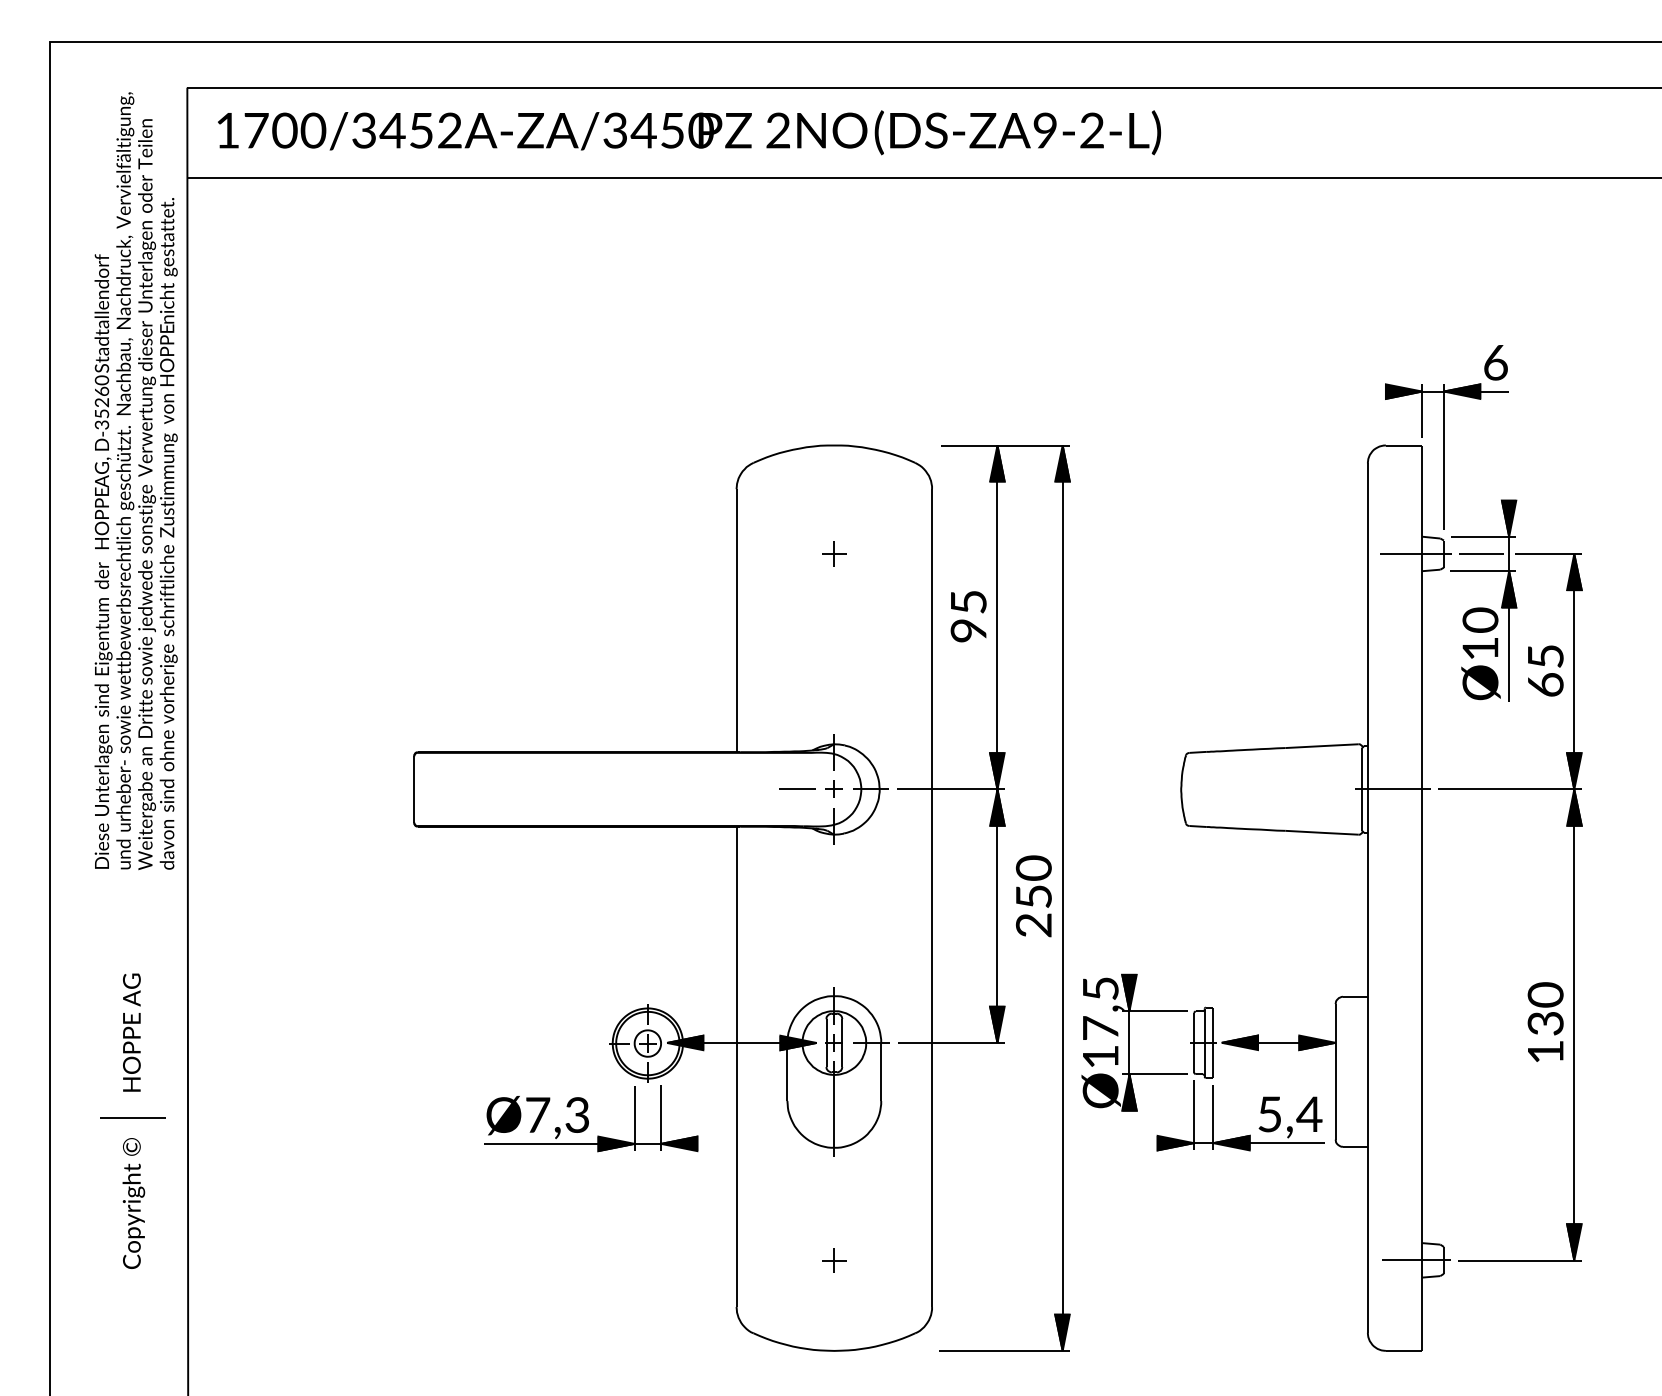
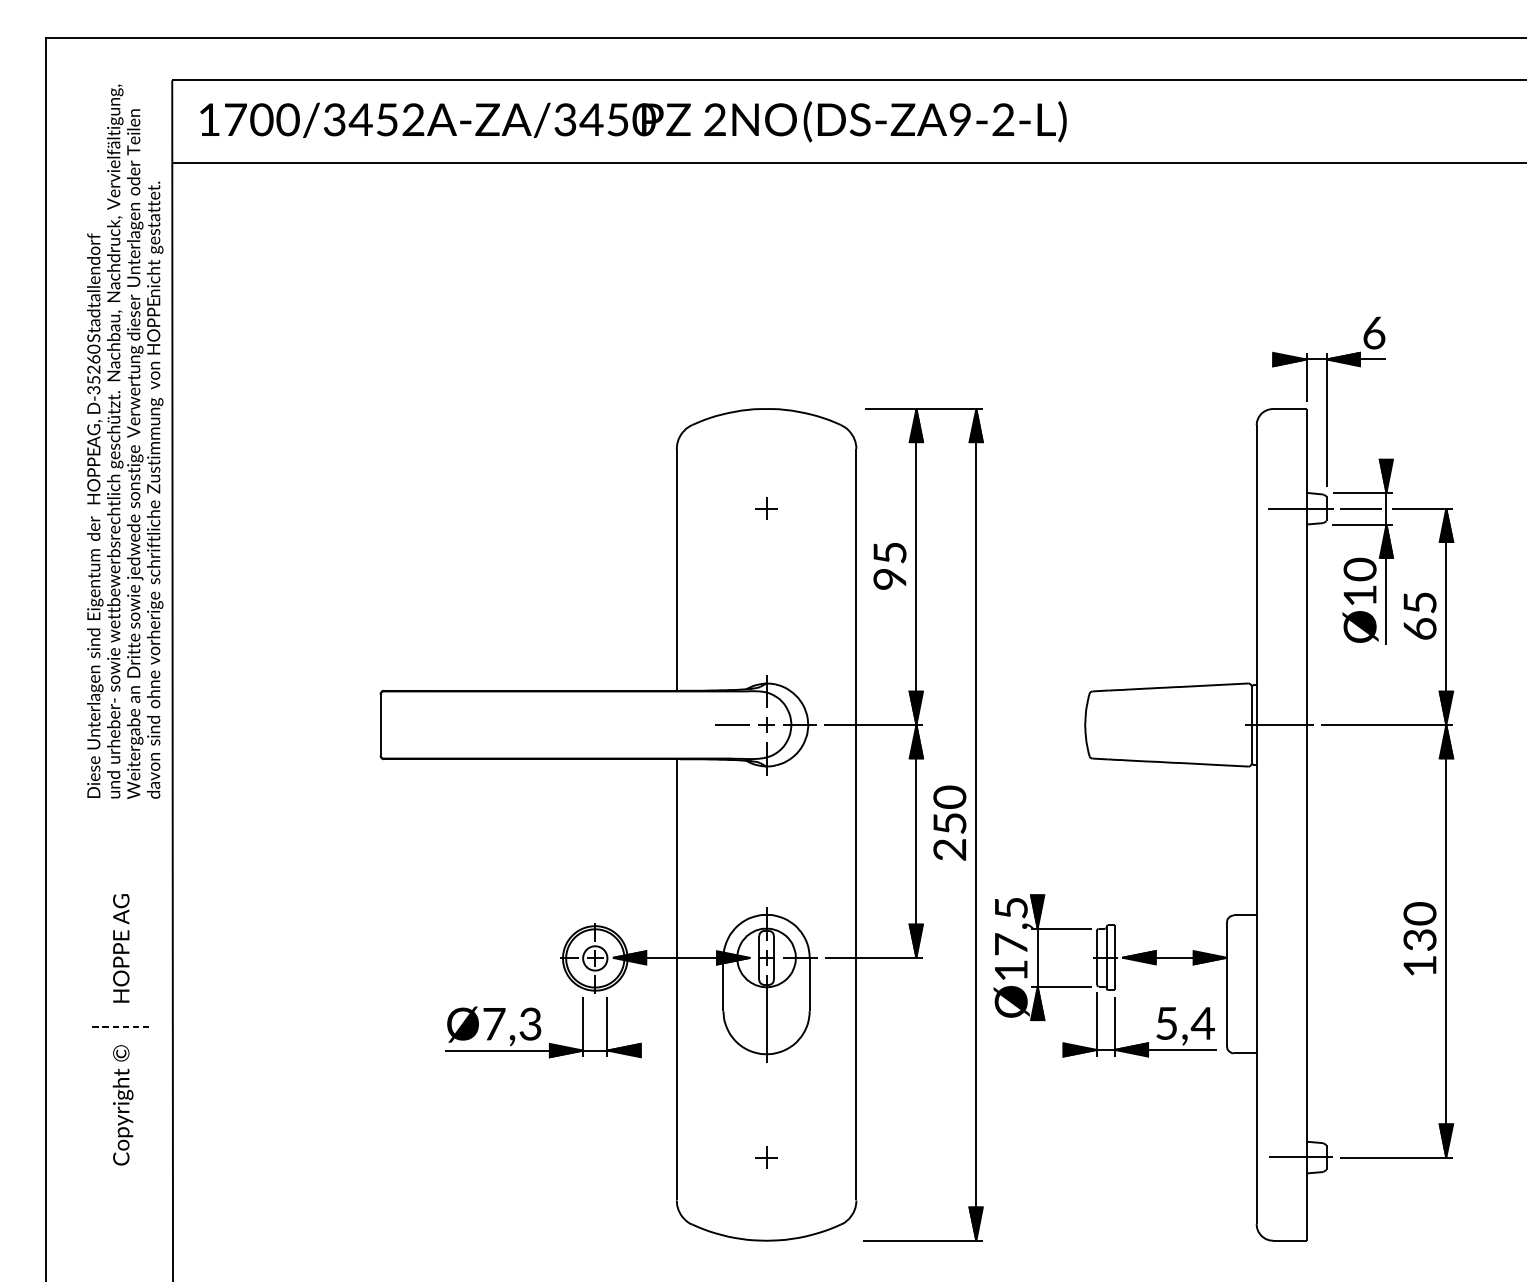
line: (133, 1117) -> (122, 1026), solid -> dashed

